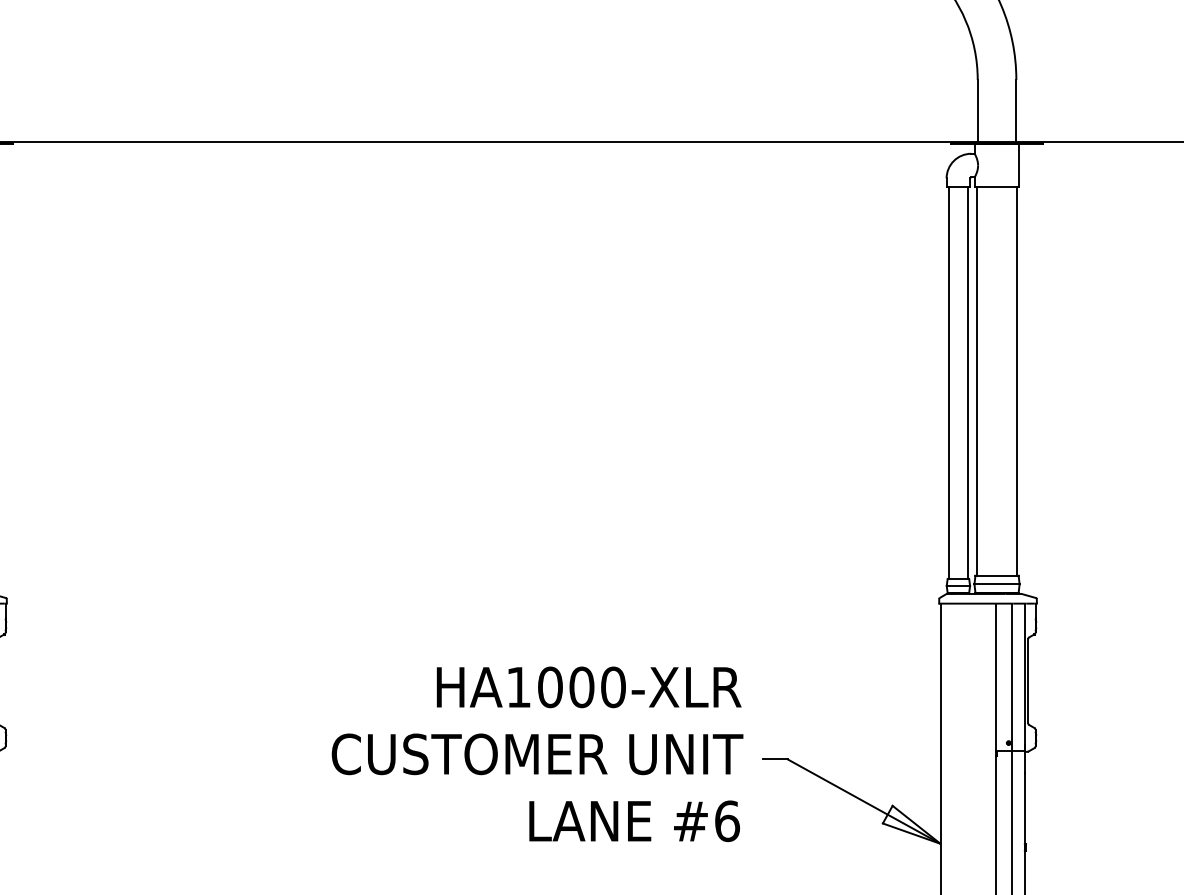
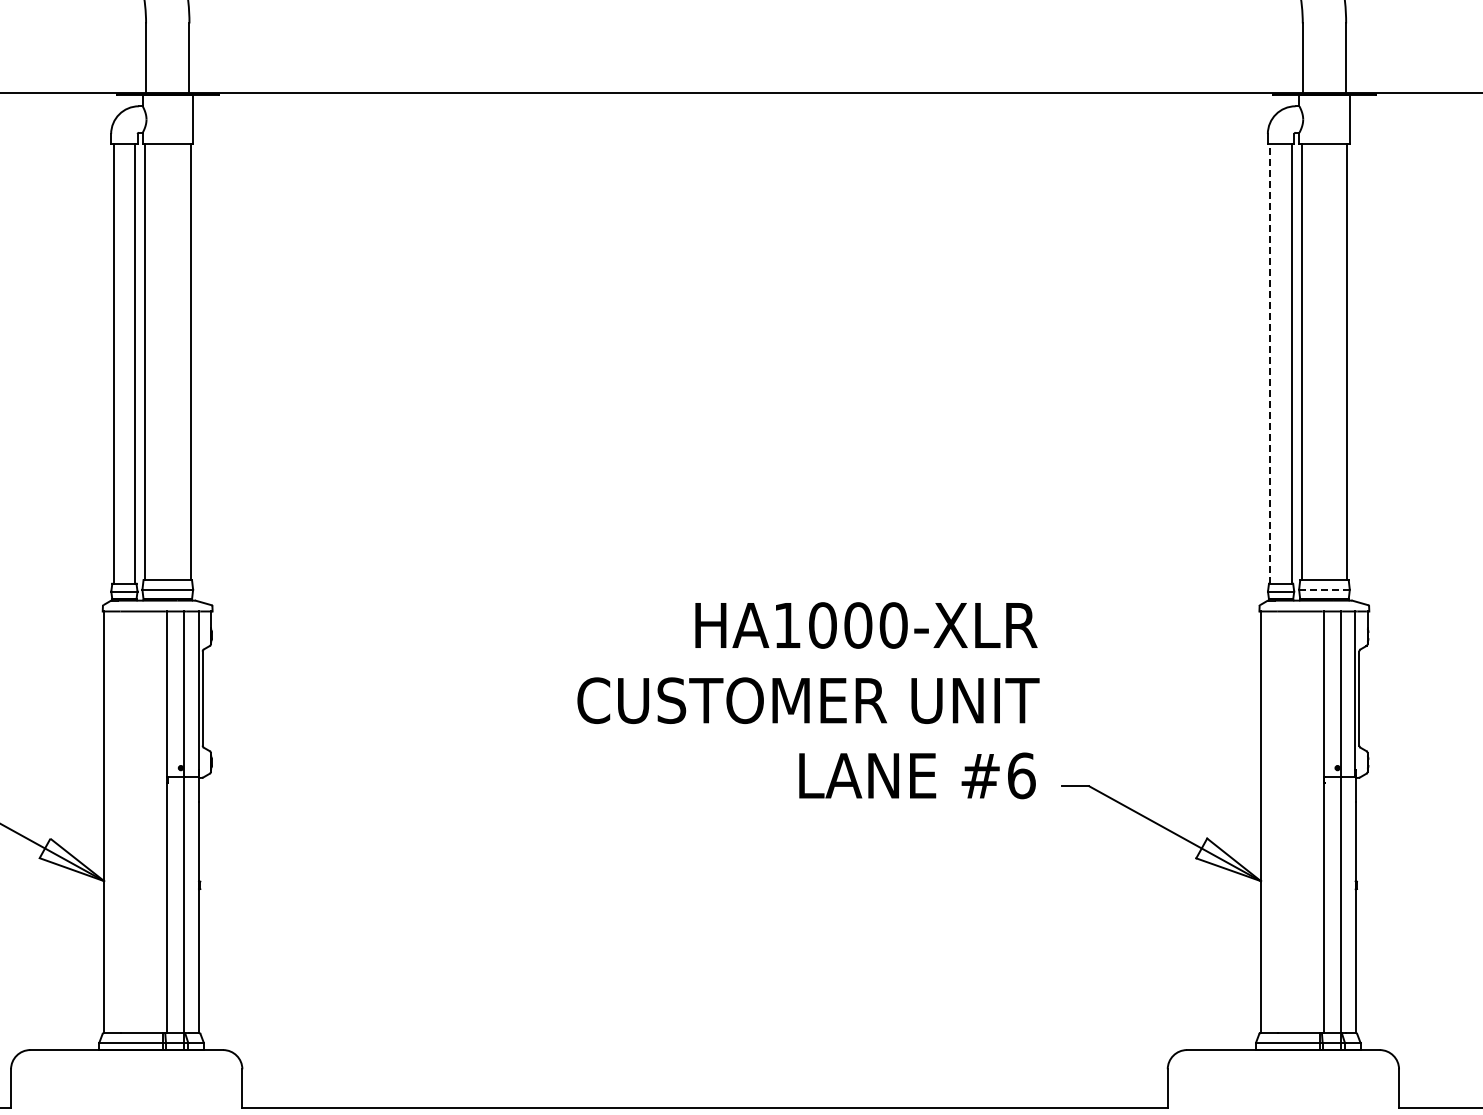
line: (948, 382) -> (1270, 363), solid -> dashed
line: (996, 584) -> (1323, 589), solid -> dashed
text: (537, 754) -> (808, 700), moved

